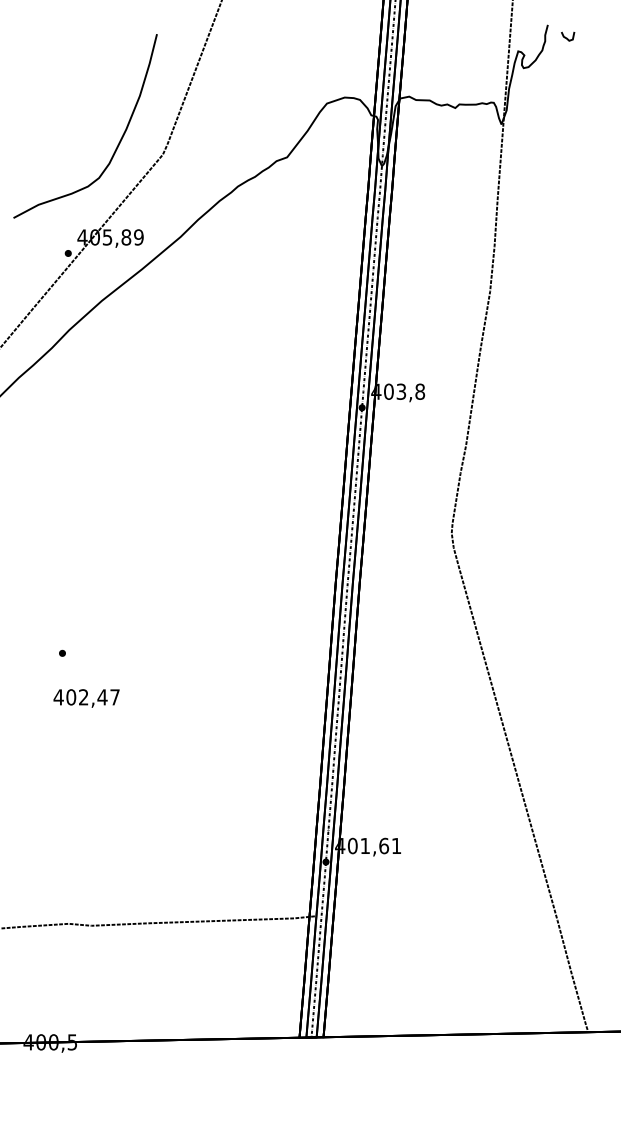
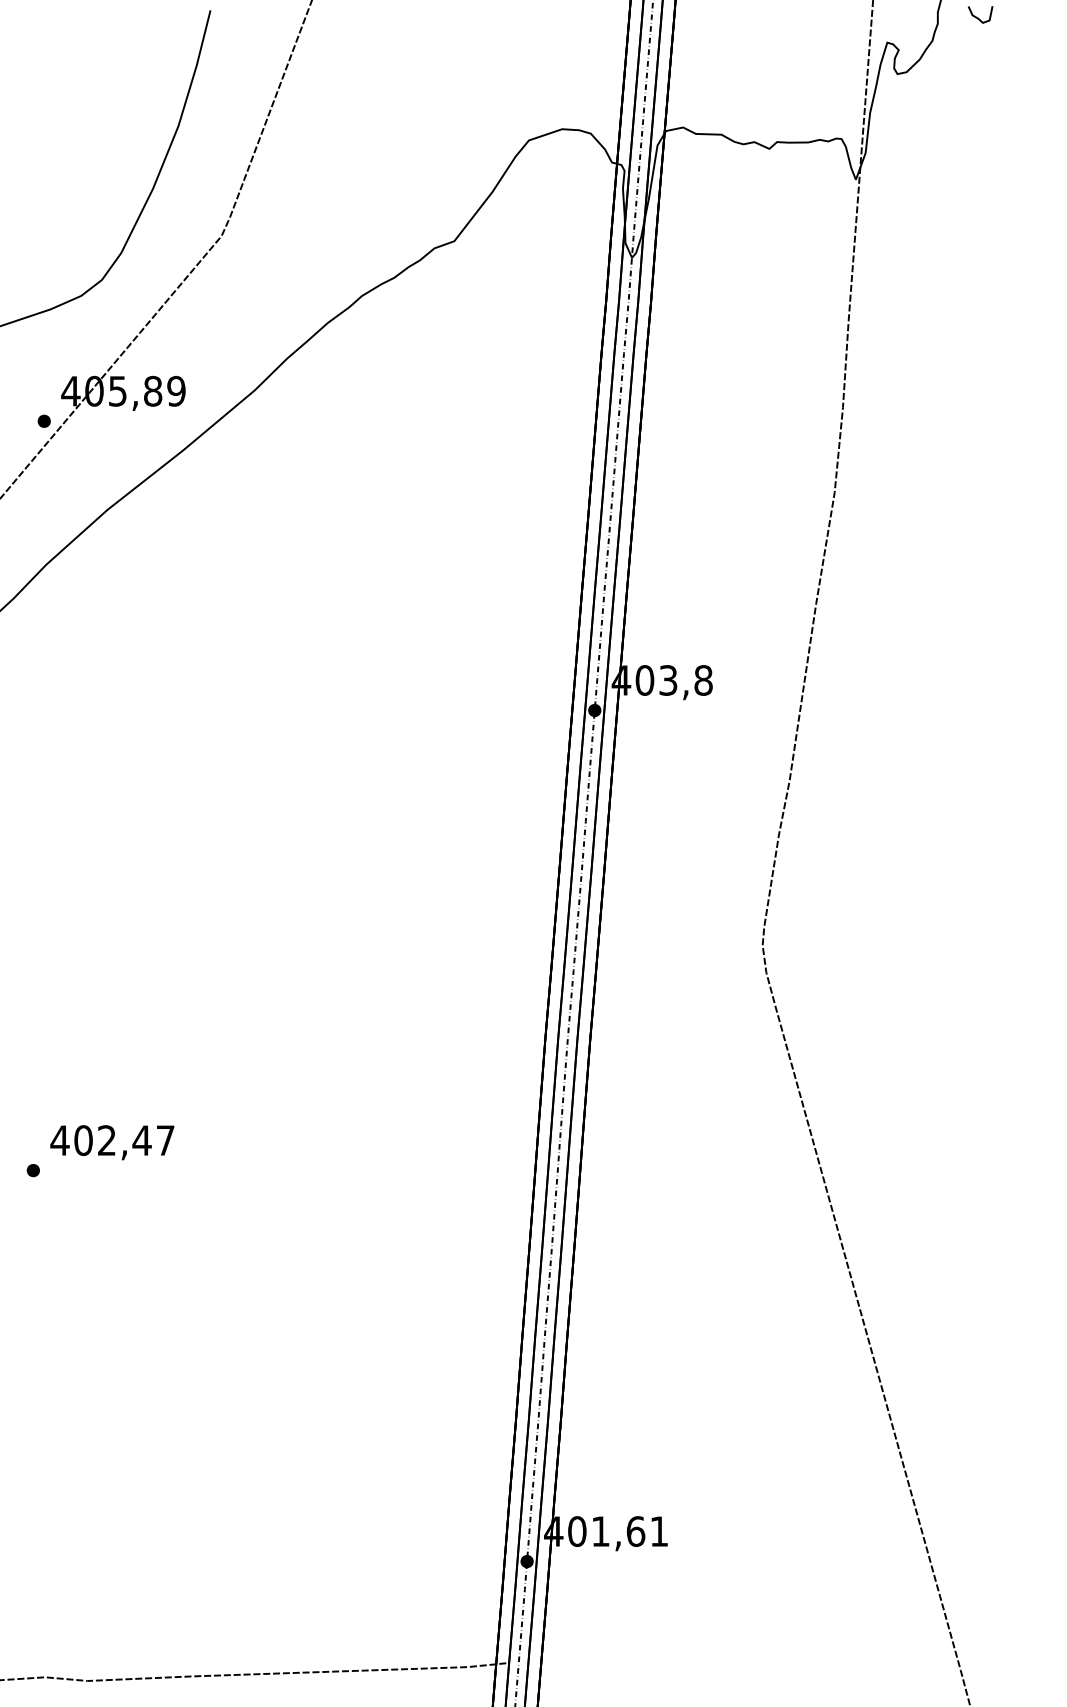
text: (86, 698) -> (112, 1142), moved

